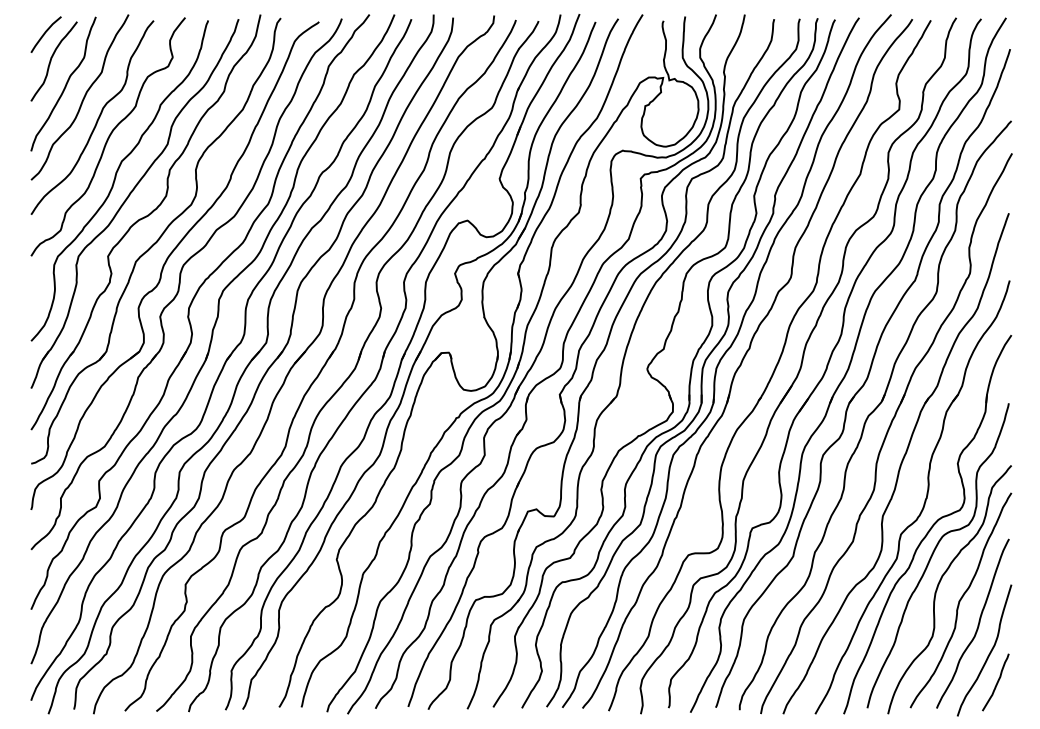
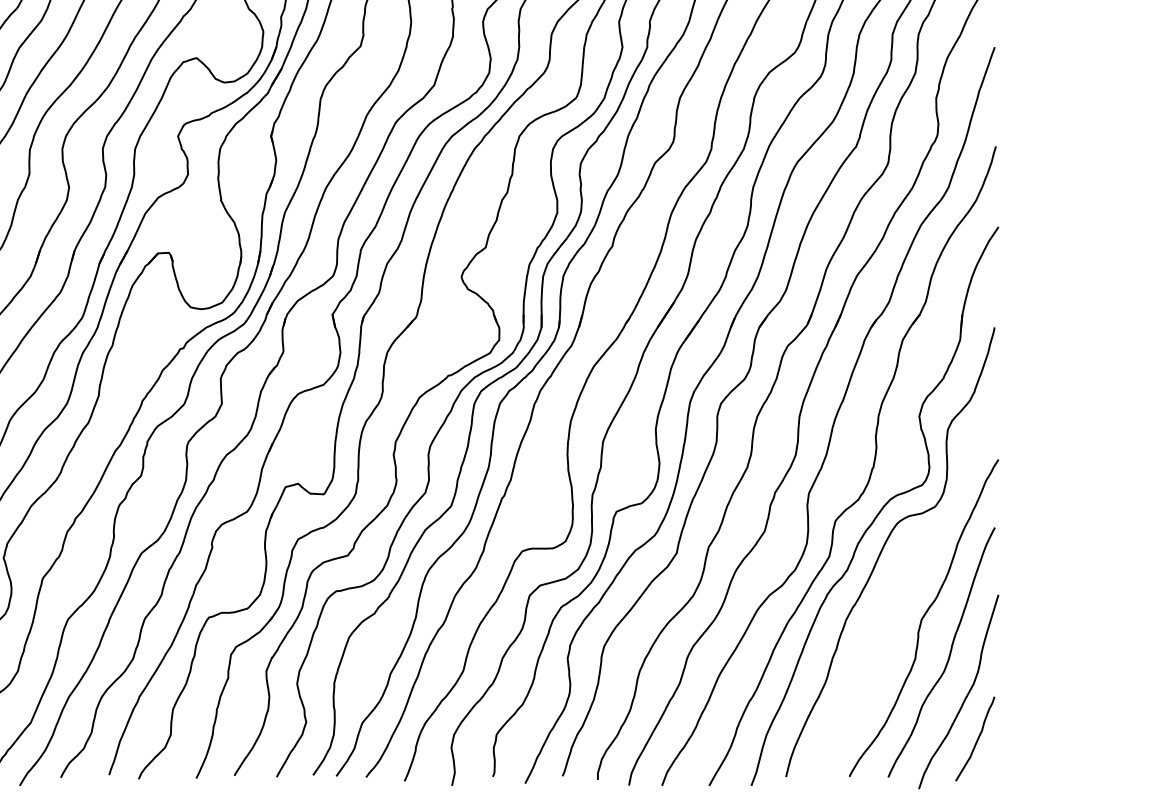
curve: (939, 584) -> (892, 594), removed

